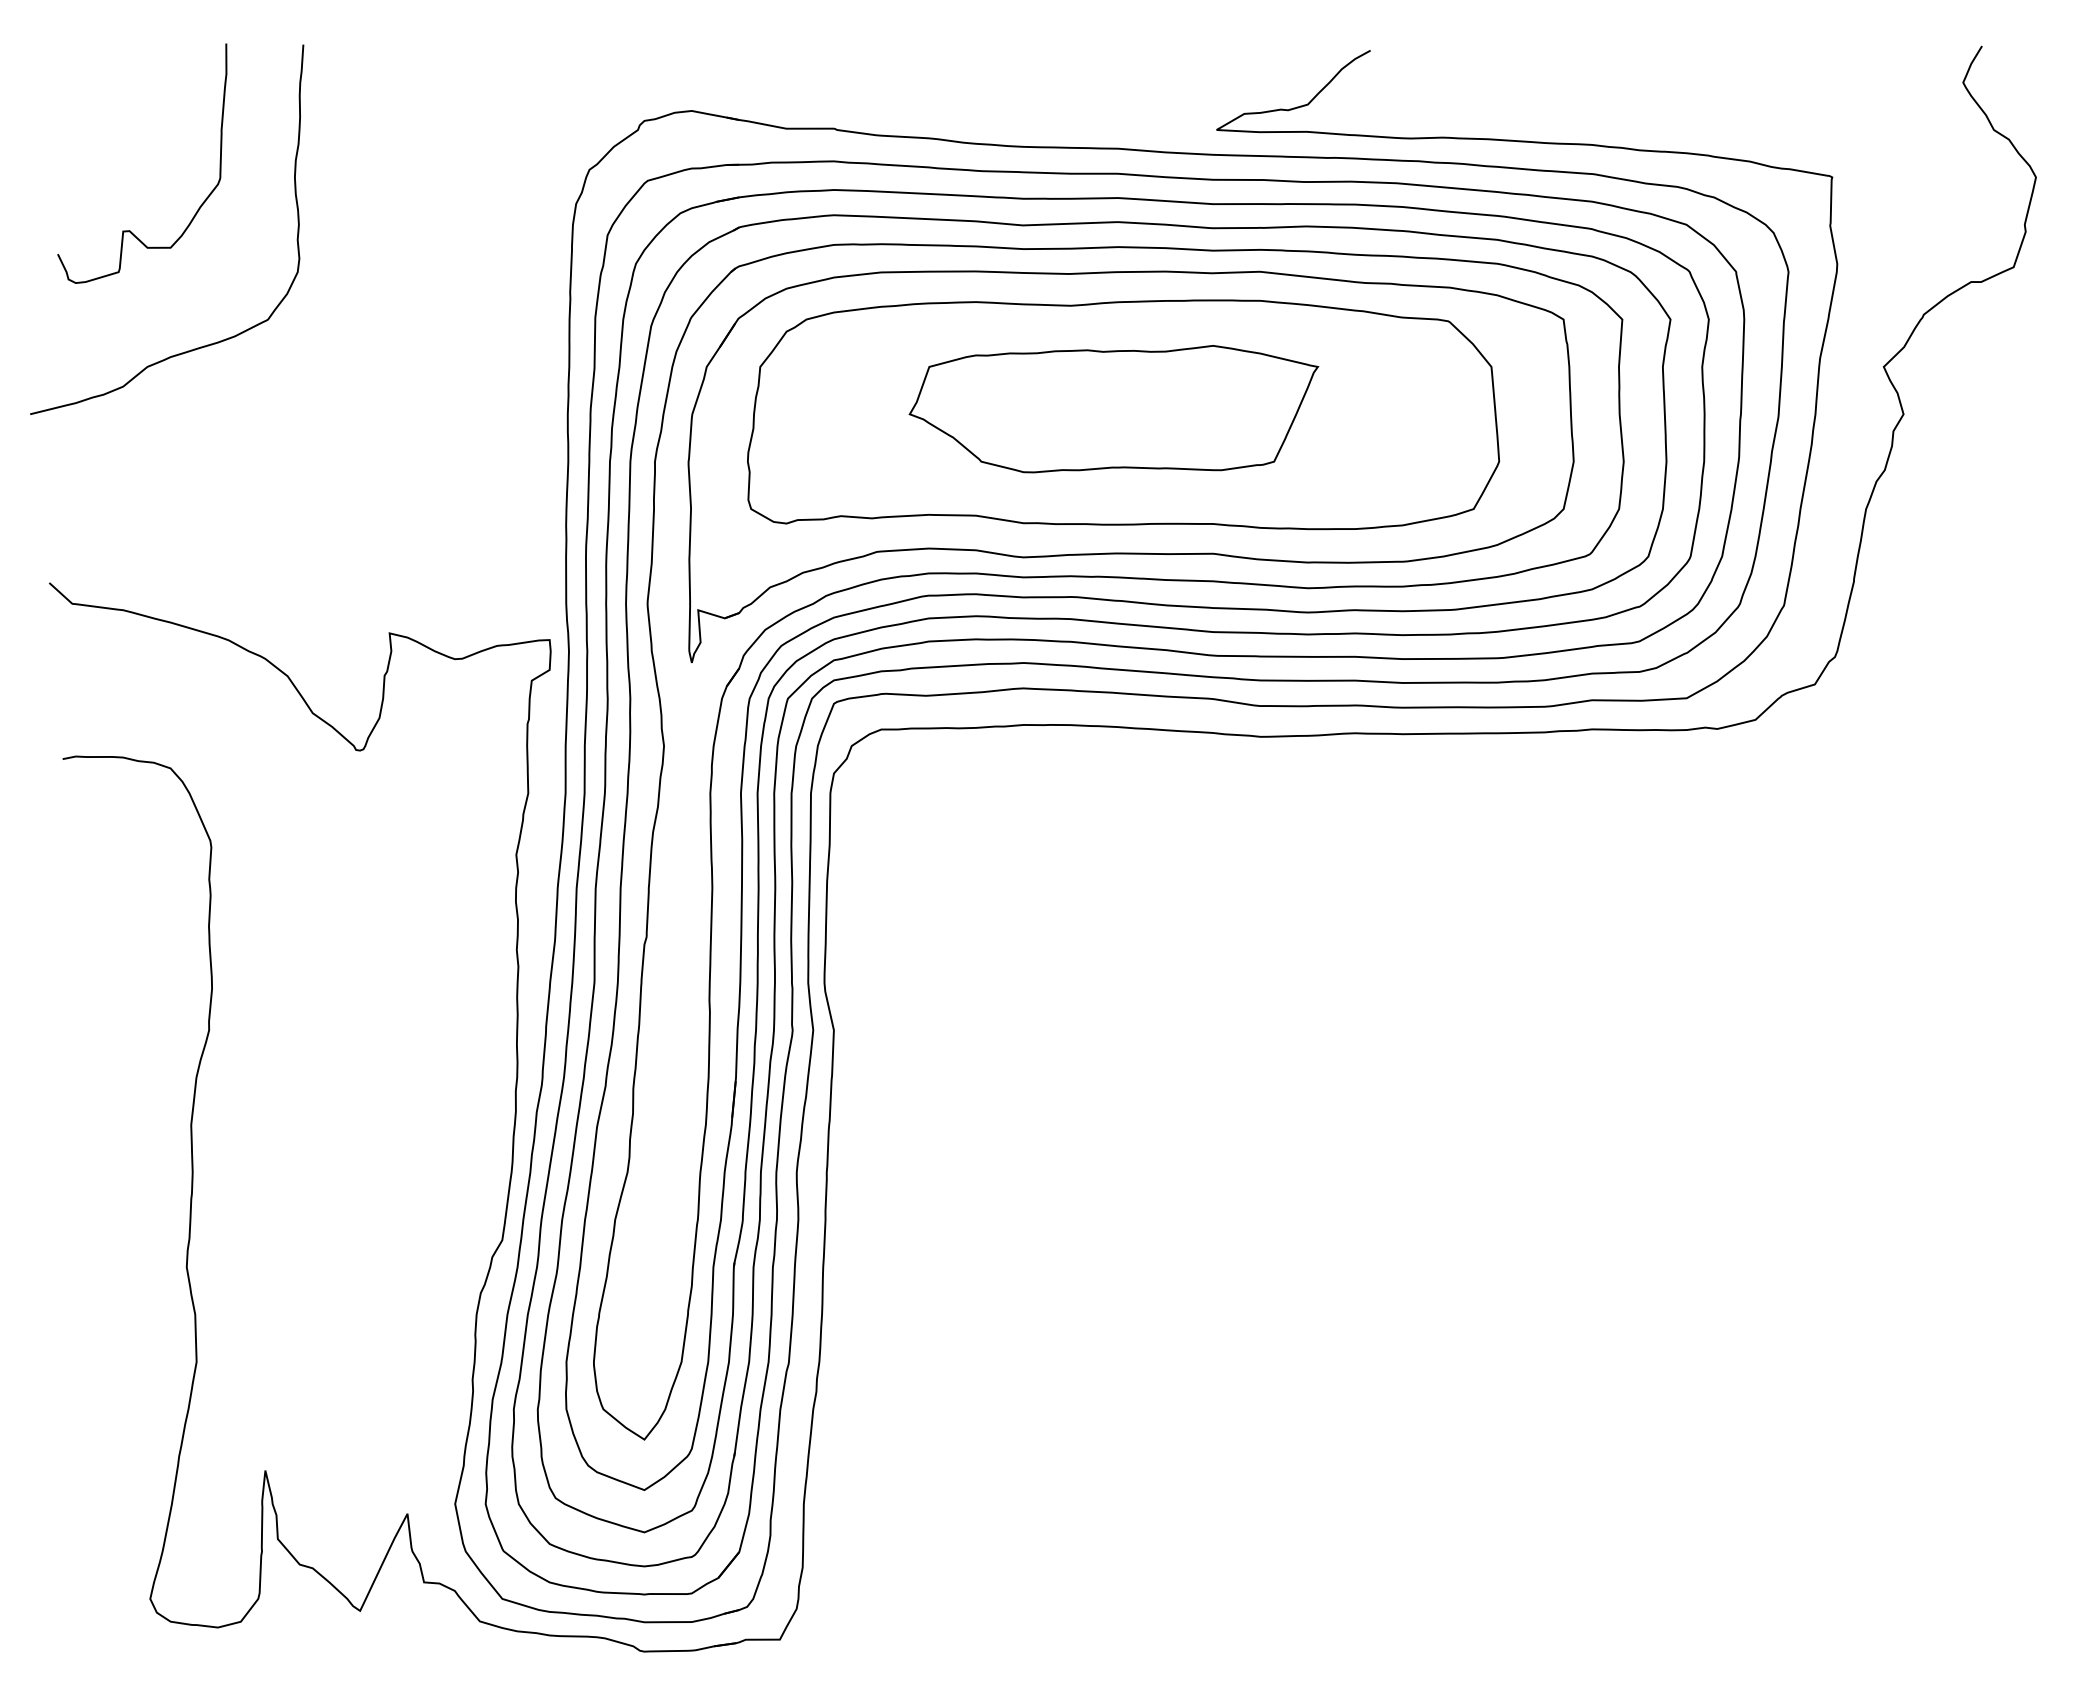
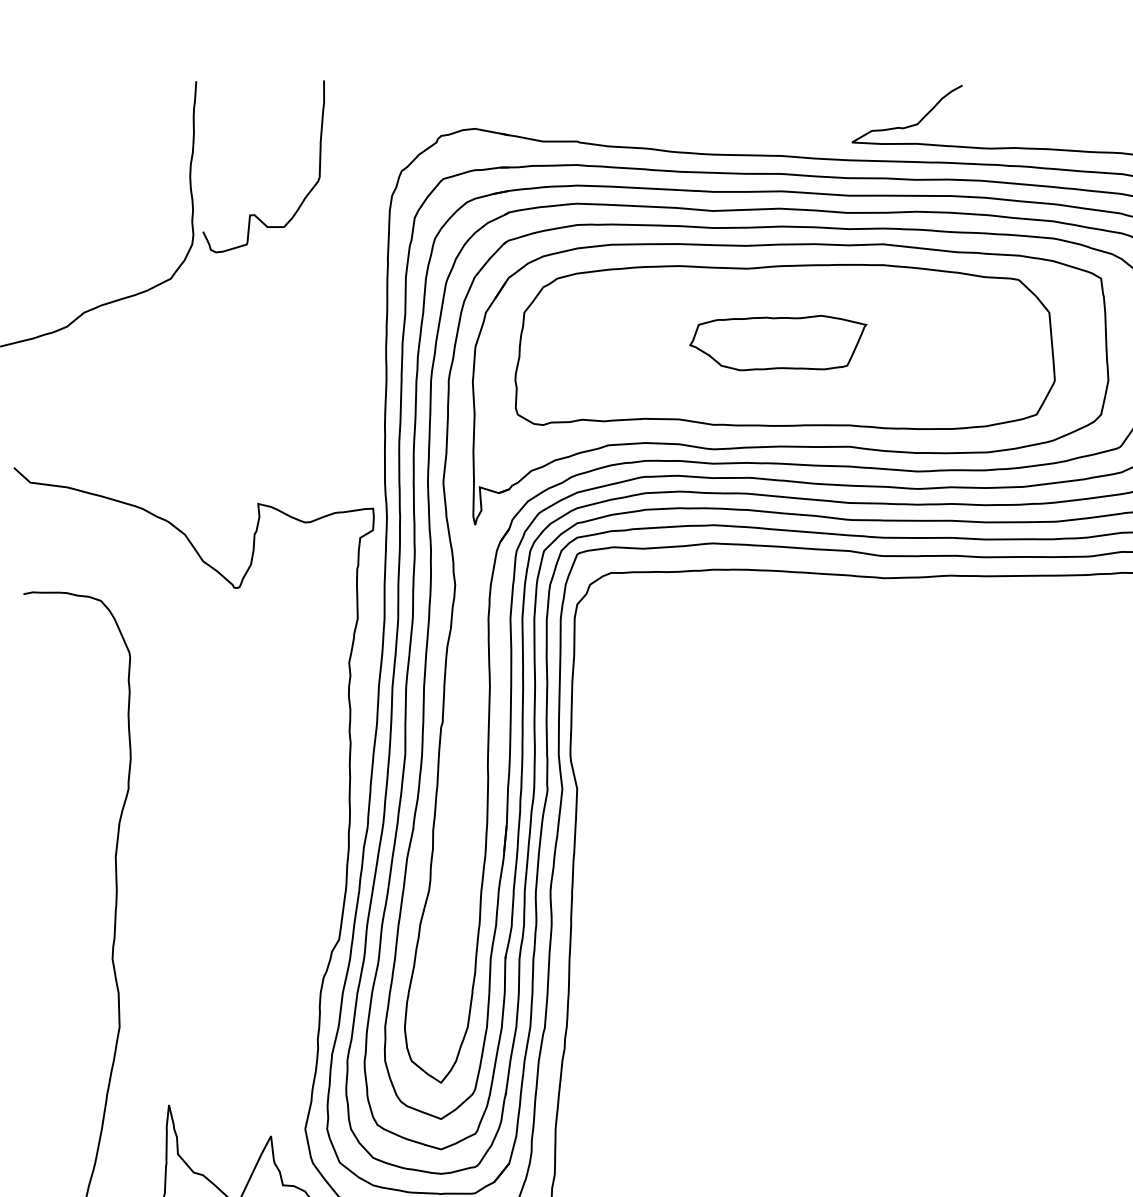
curve: (130, 230) -> (255, 214), moved
part: (1113, 409) -> (777, 343), size x0.6

